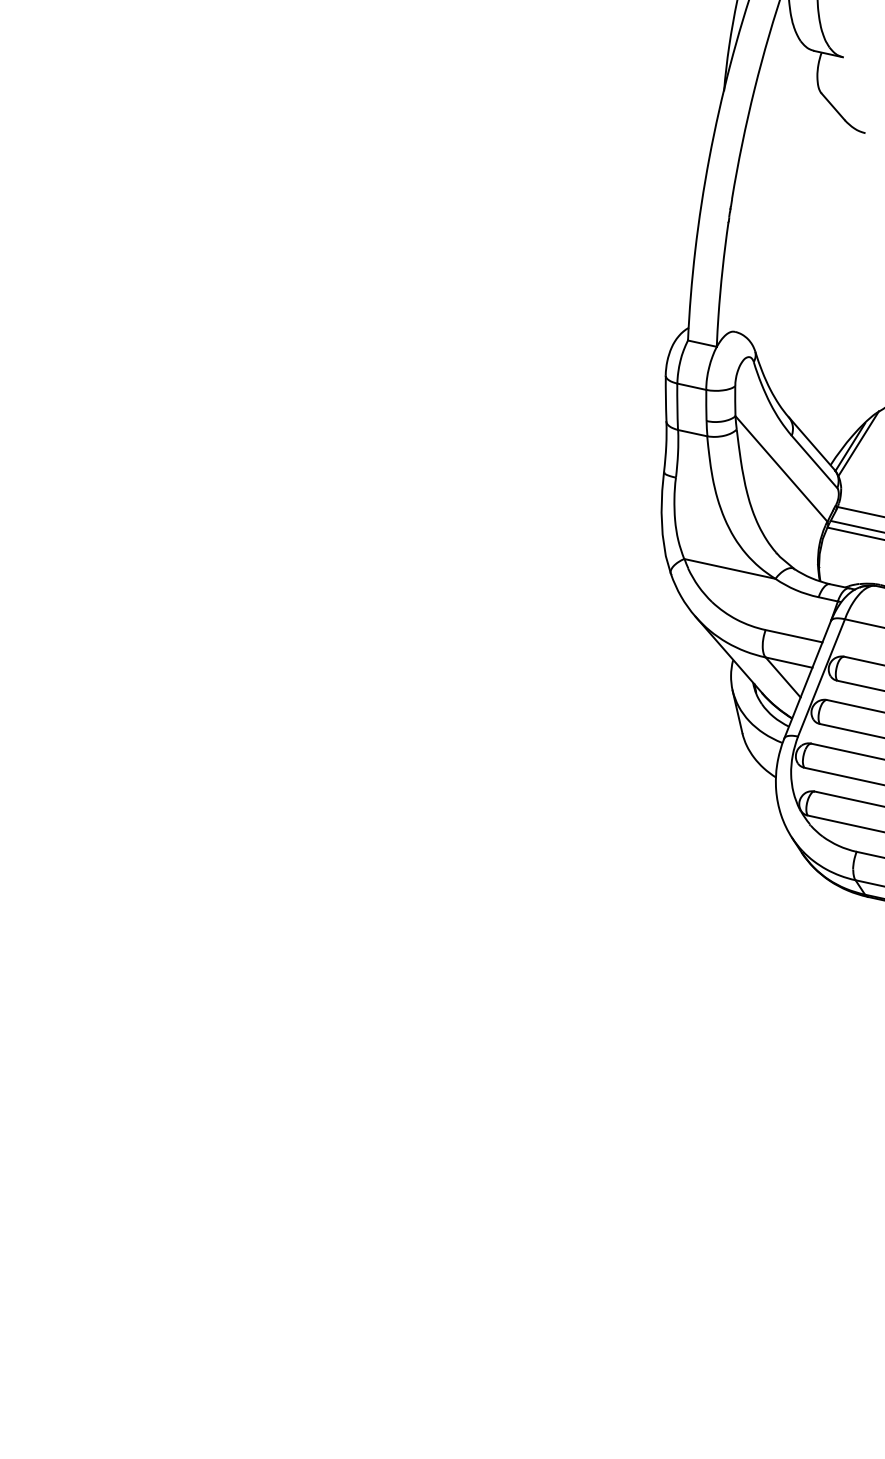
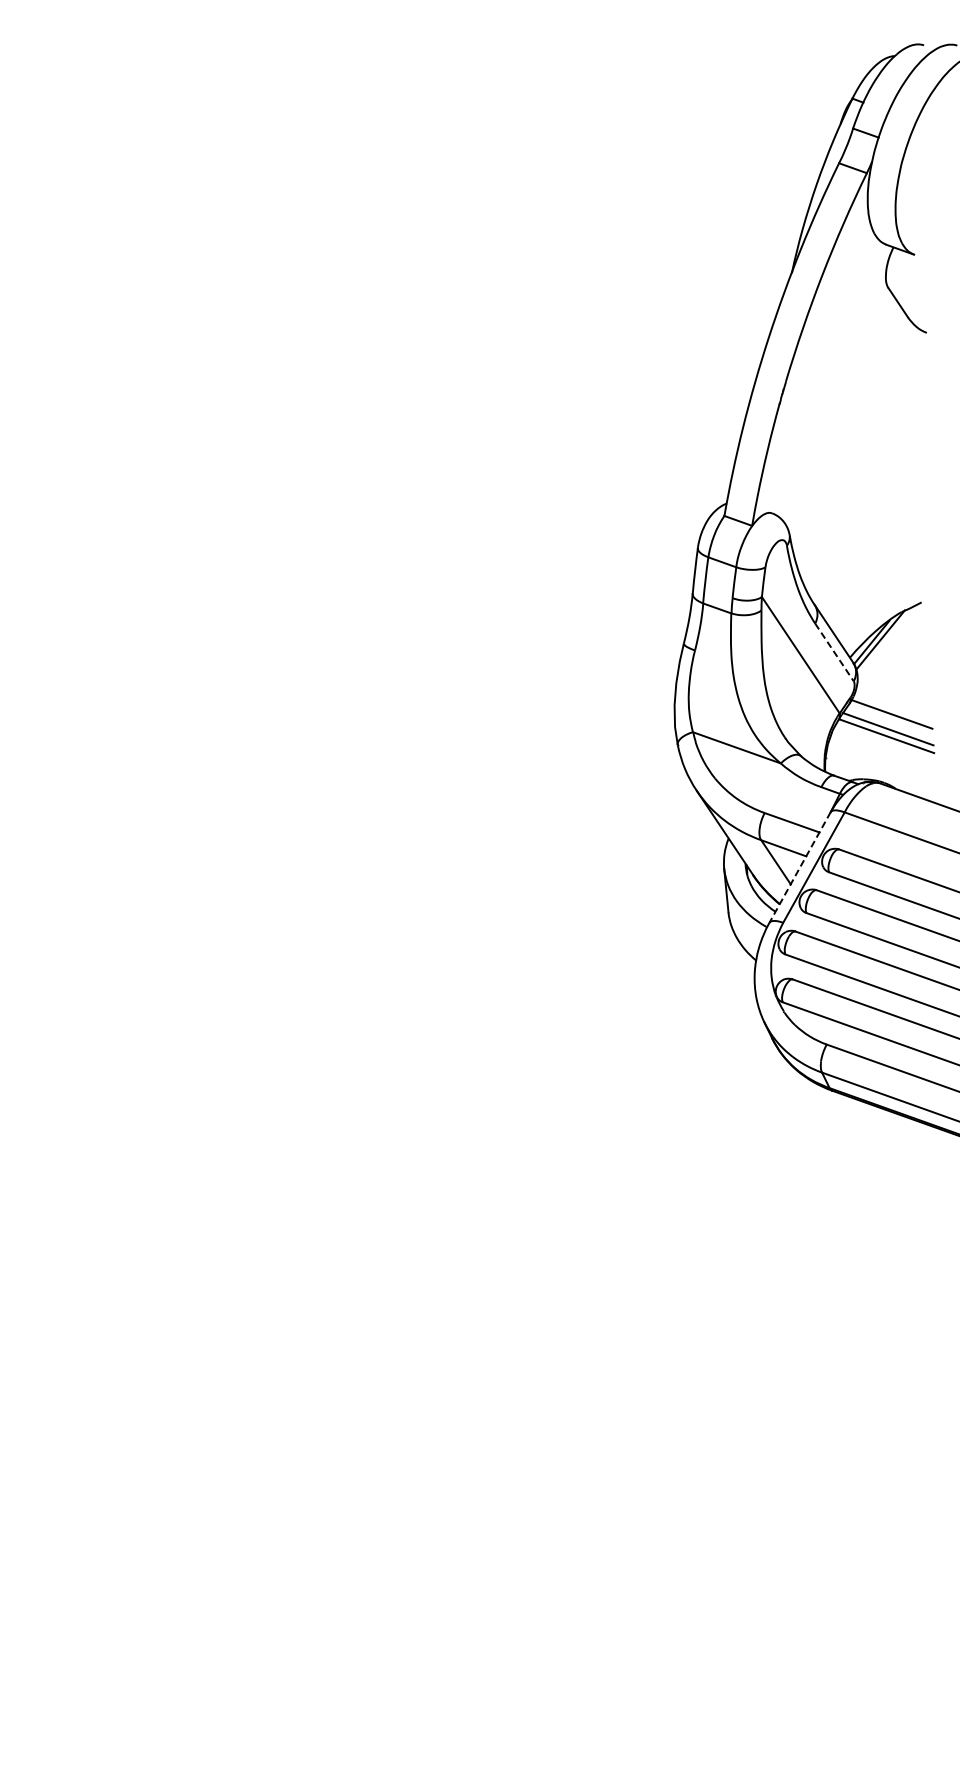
line: (814, 461) -> (834, 652), solid -> dashed
line: (807, 679) -> (799, 867), solid -> dashed

